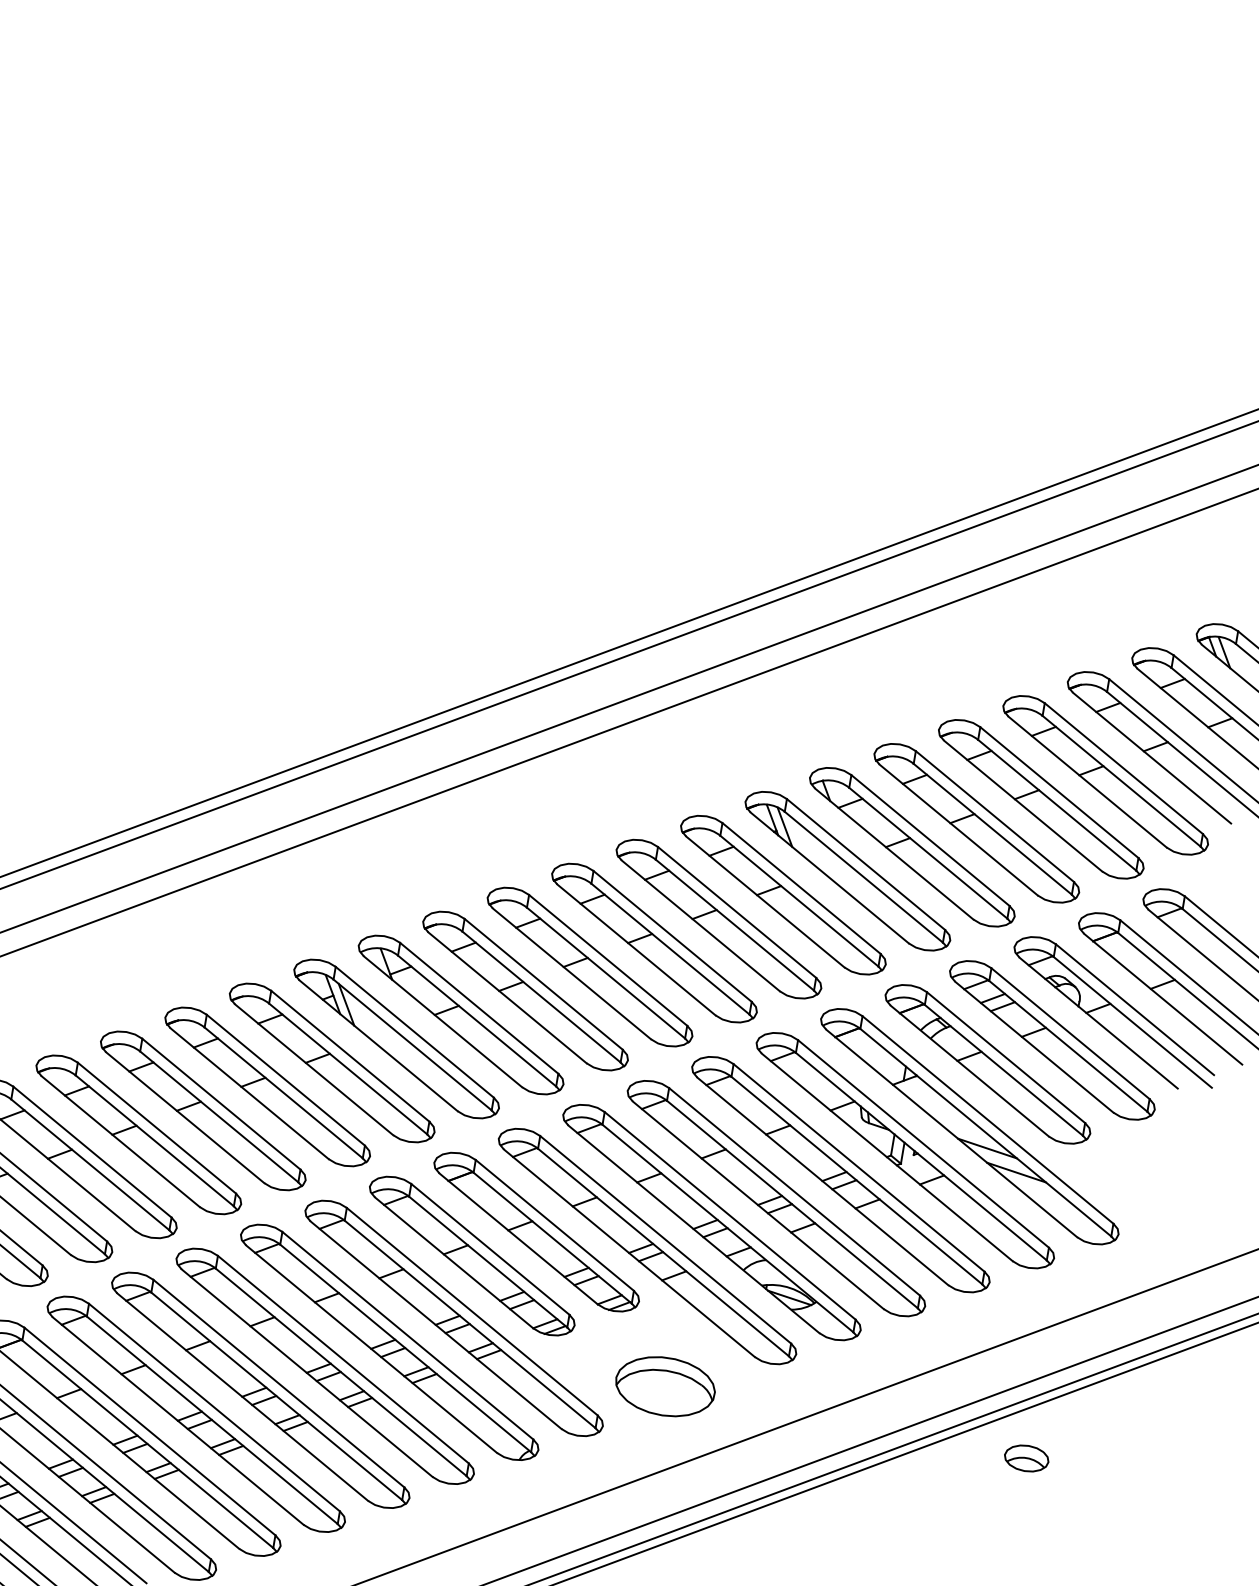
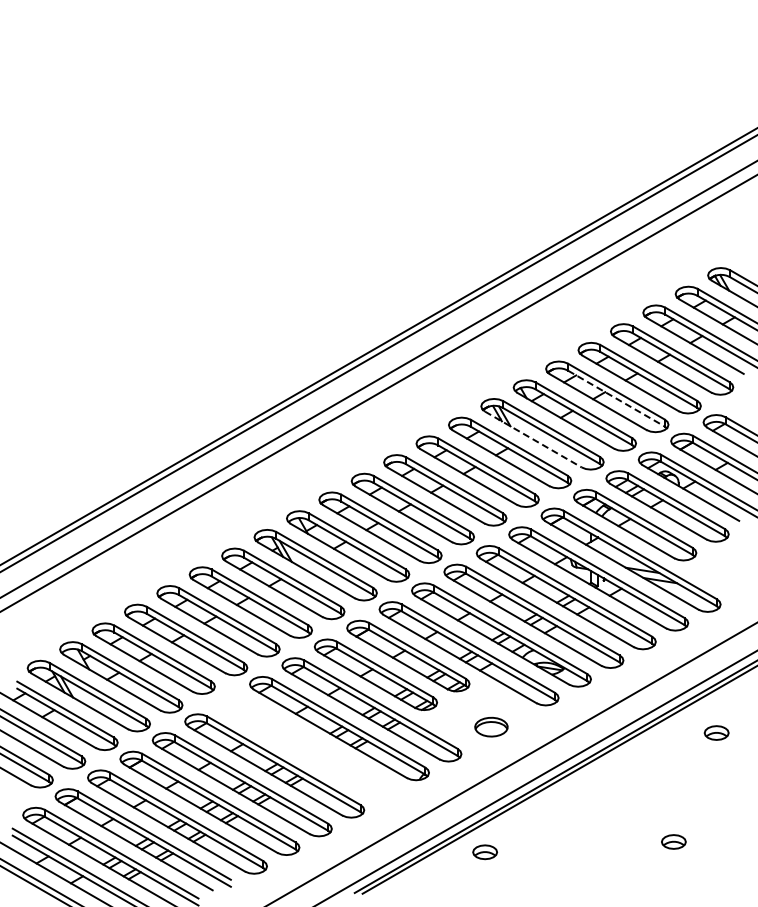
line: (992, 829) -> (616, 398), solid -> dashed
line: (829, 877) -> (533, 439), solid -> dashed
part: (324, 1364) -> (306, 746), removed
part: (665, 1385) -> (491, 726), size x0.6
part: (1026, 1457) -> (716, 732), moved

